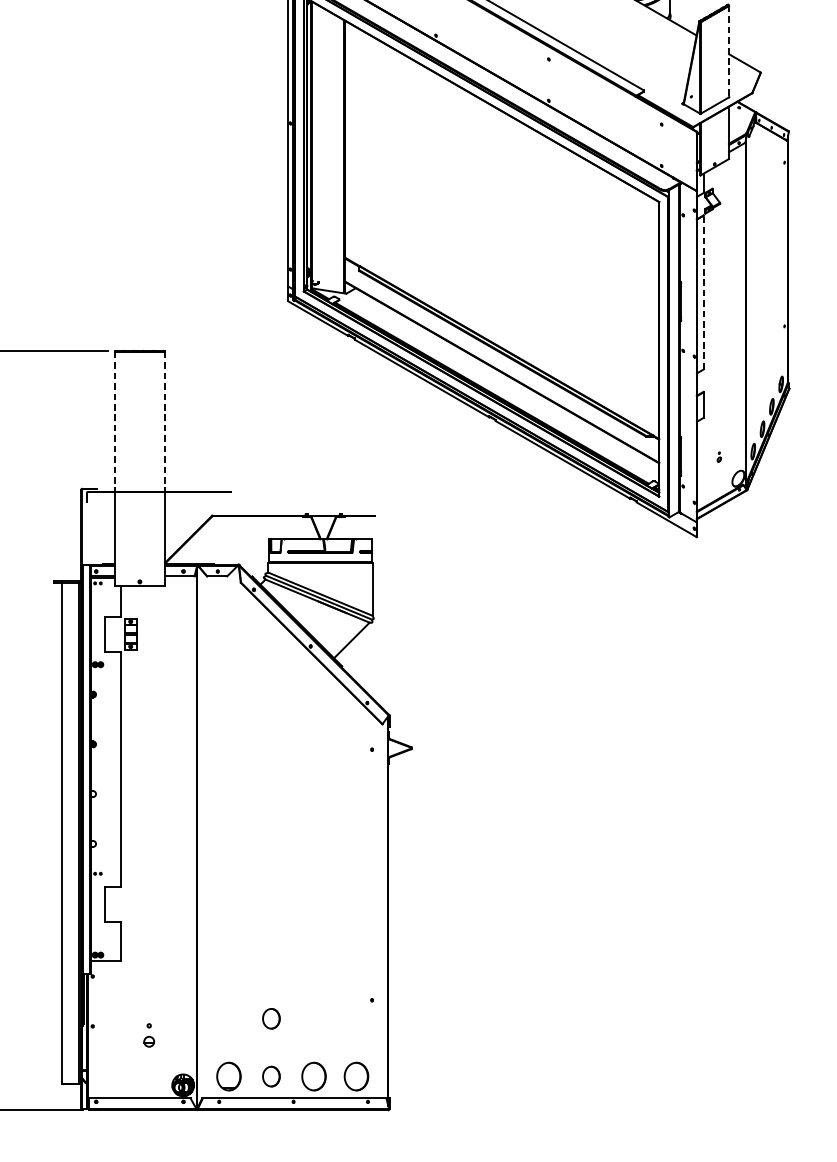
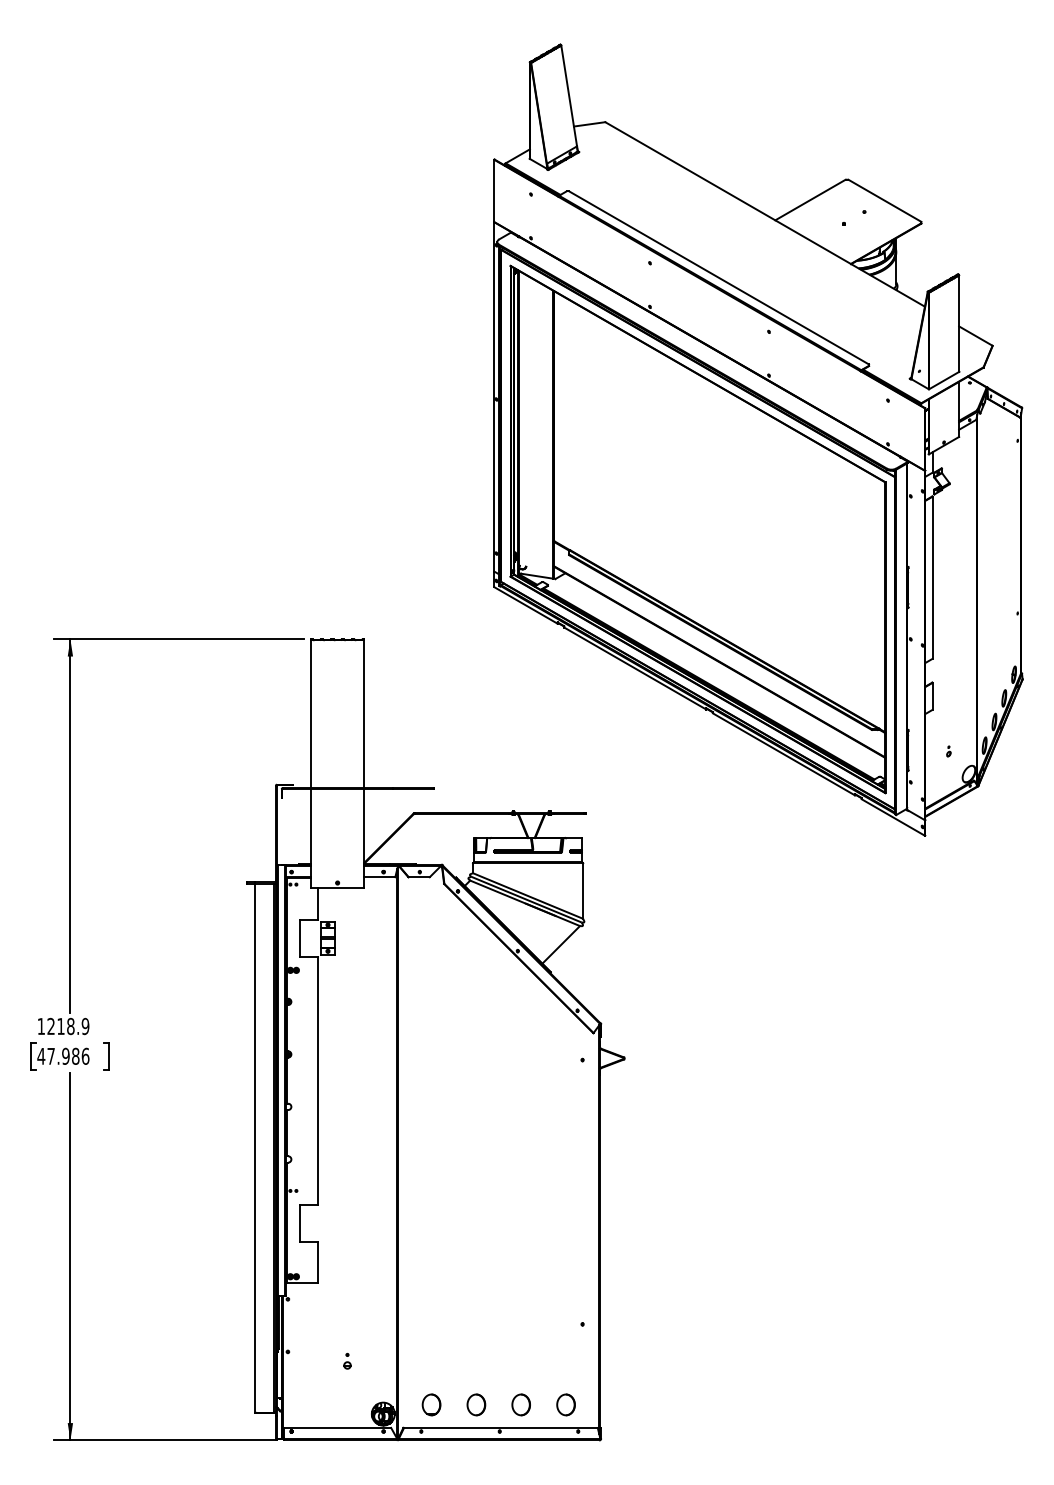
line: (729, 52) -> (959, 324), dashed -> solid
line: (703, 292) -> (932, 577), dashed -> solid
line: (115, 422) -> (311, 714), dashed -> solid
line: (165, 422) -> (364, 714), dashed -> solid
part: (271, 1018) -> (476, 1343), removed
part: (149, 1034) -> (347, 1360), size x0.62
part: (228, 1076) -> (431, 1404), size x0.71
part: (313, 1076) -> (520, 1404), size x0.71
part: (355, 1076) -> (565, 1404), size x0.71

